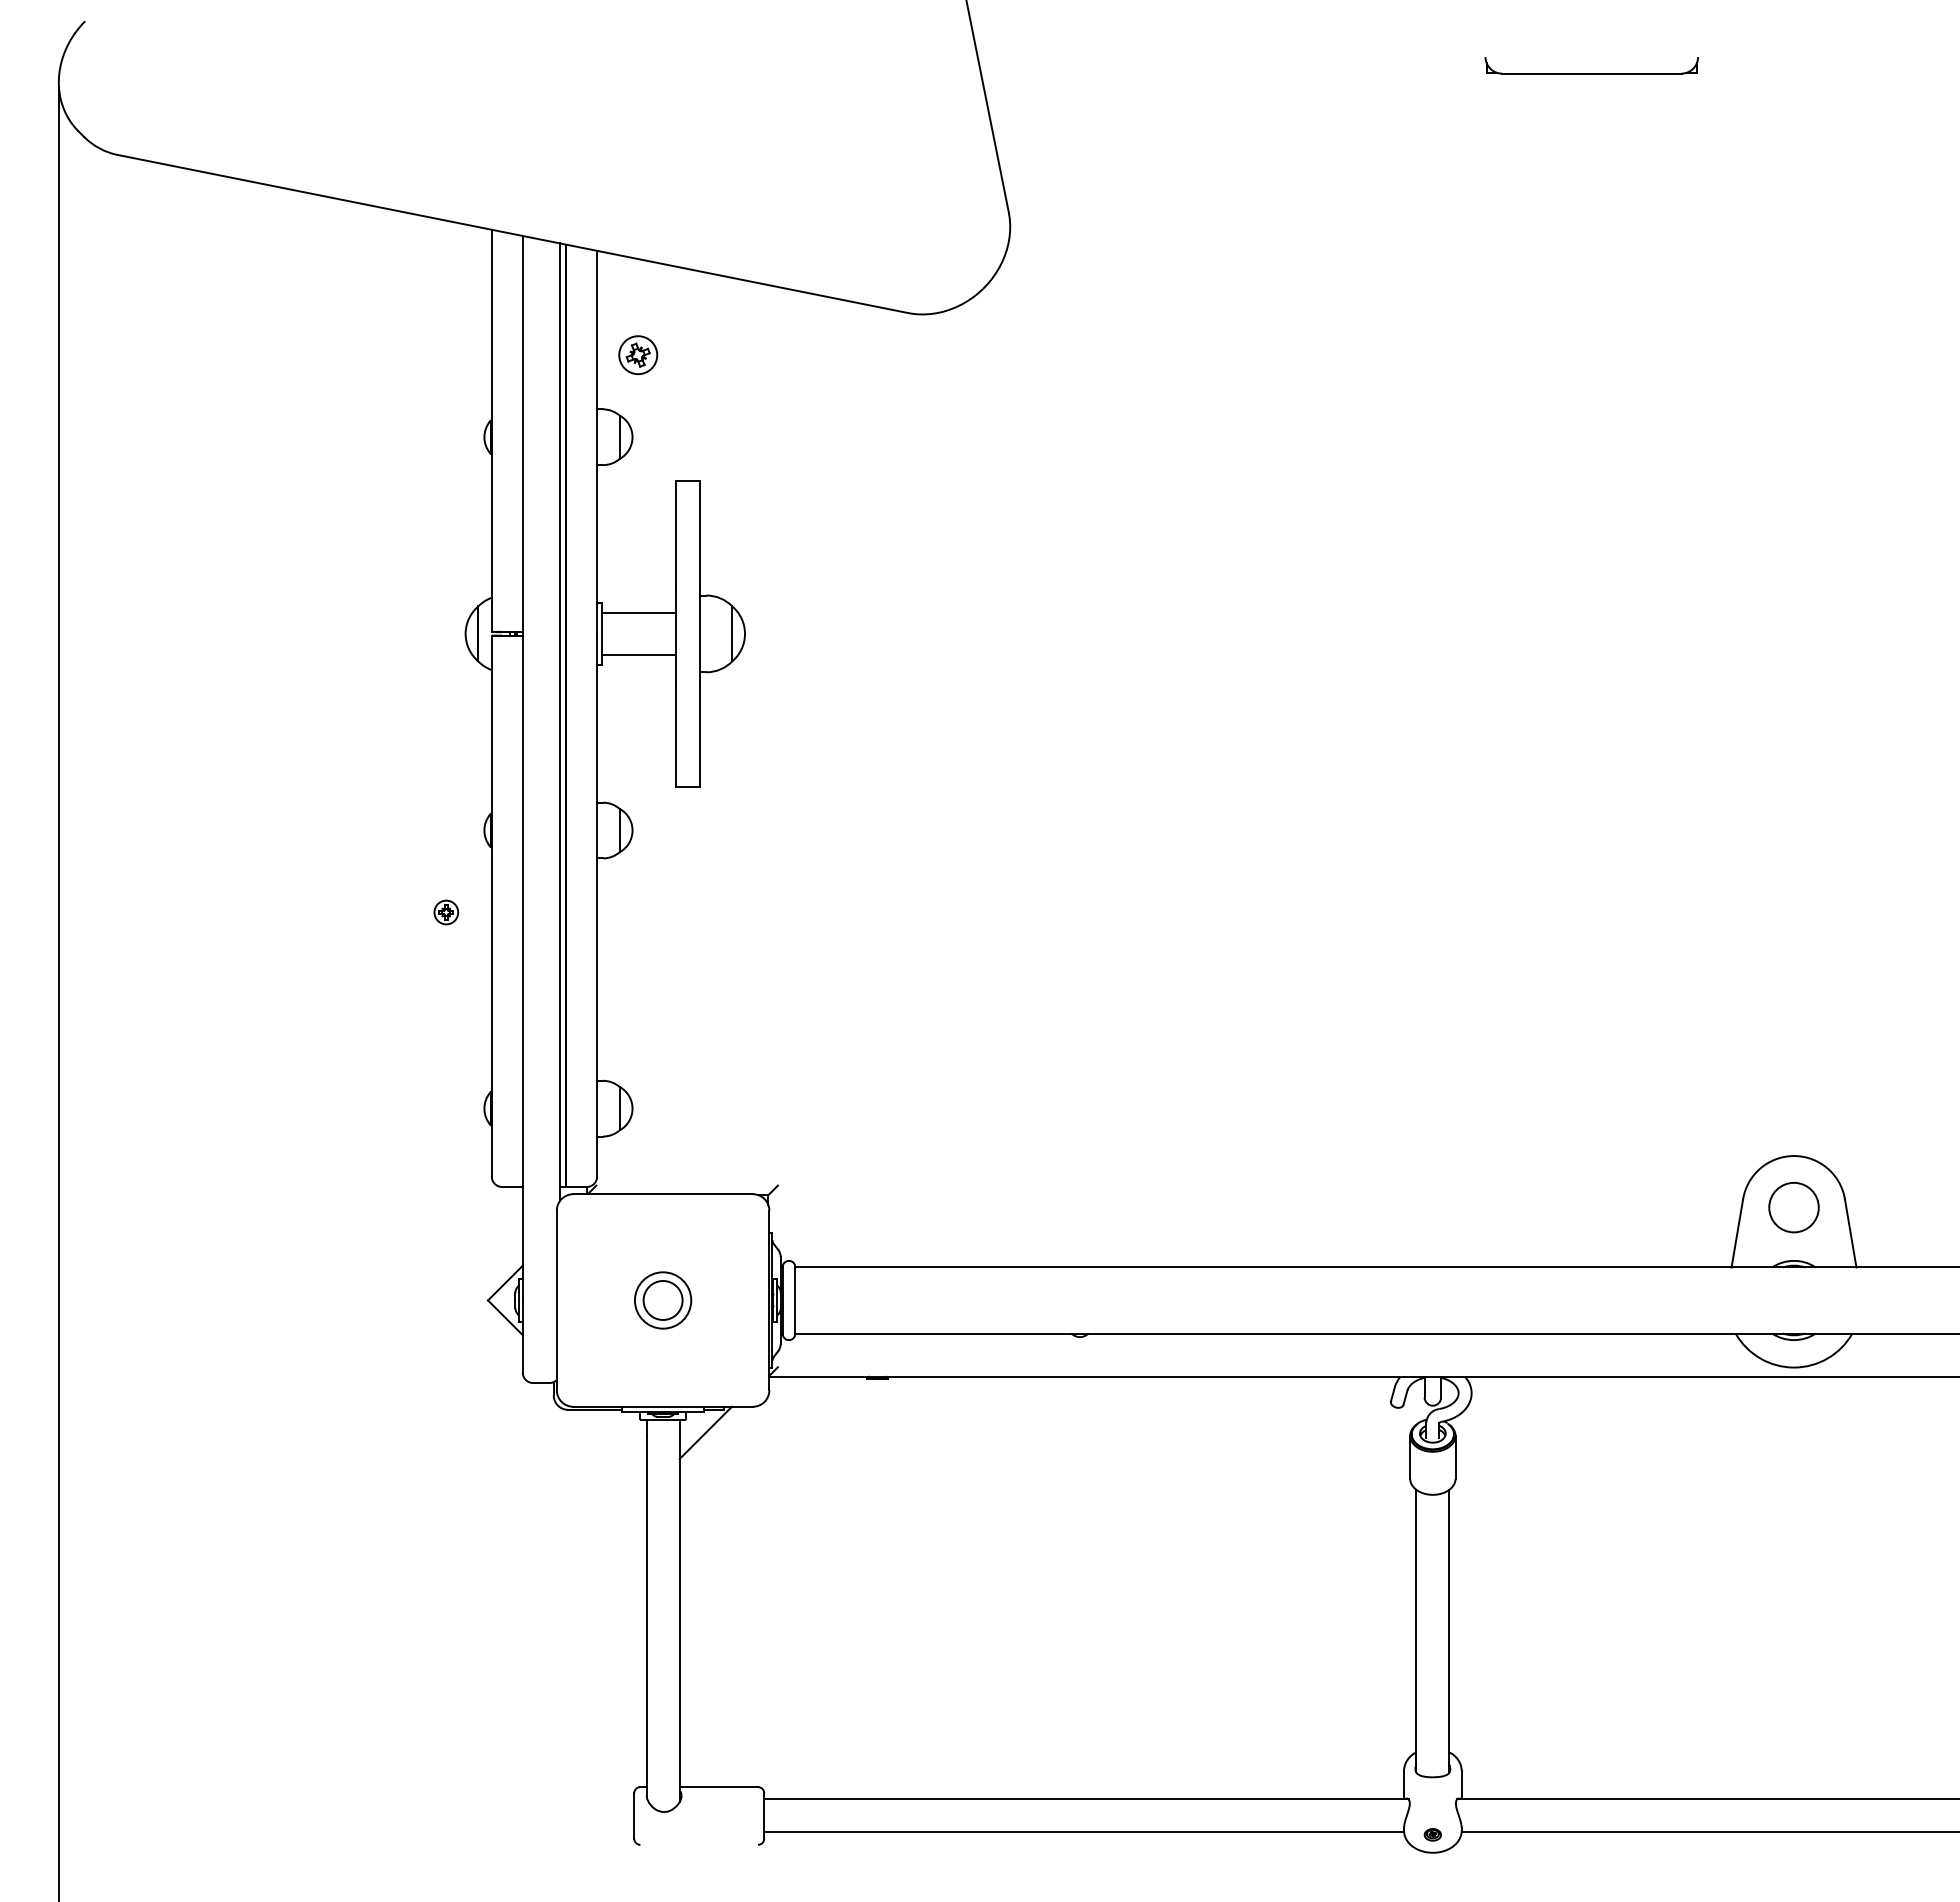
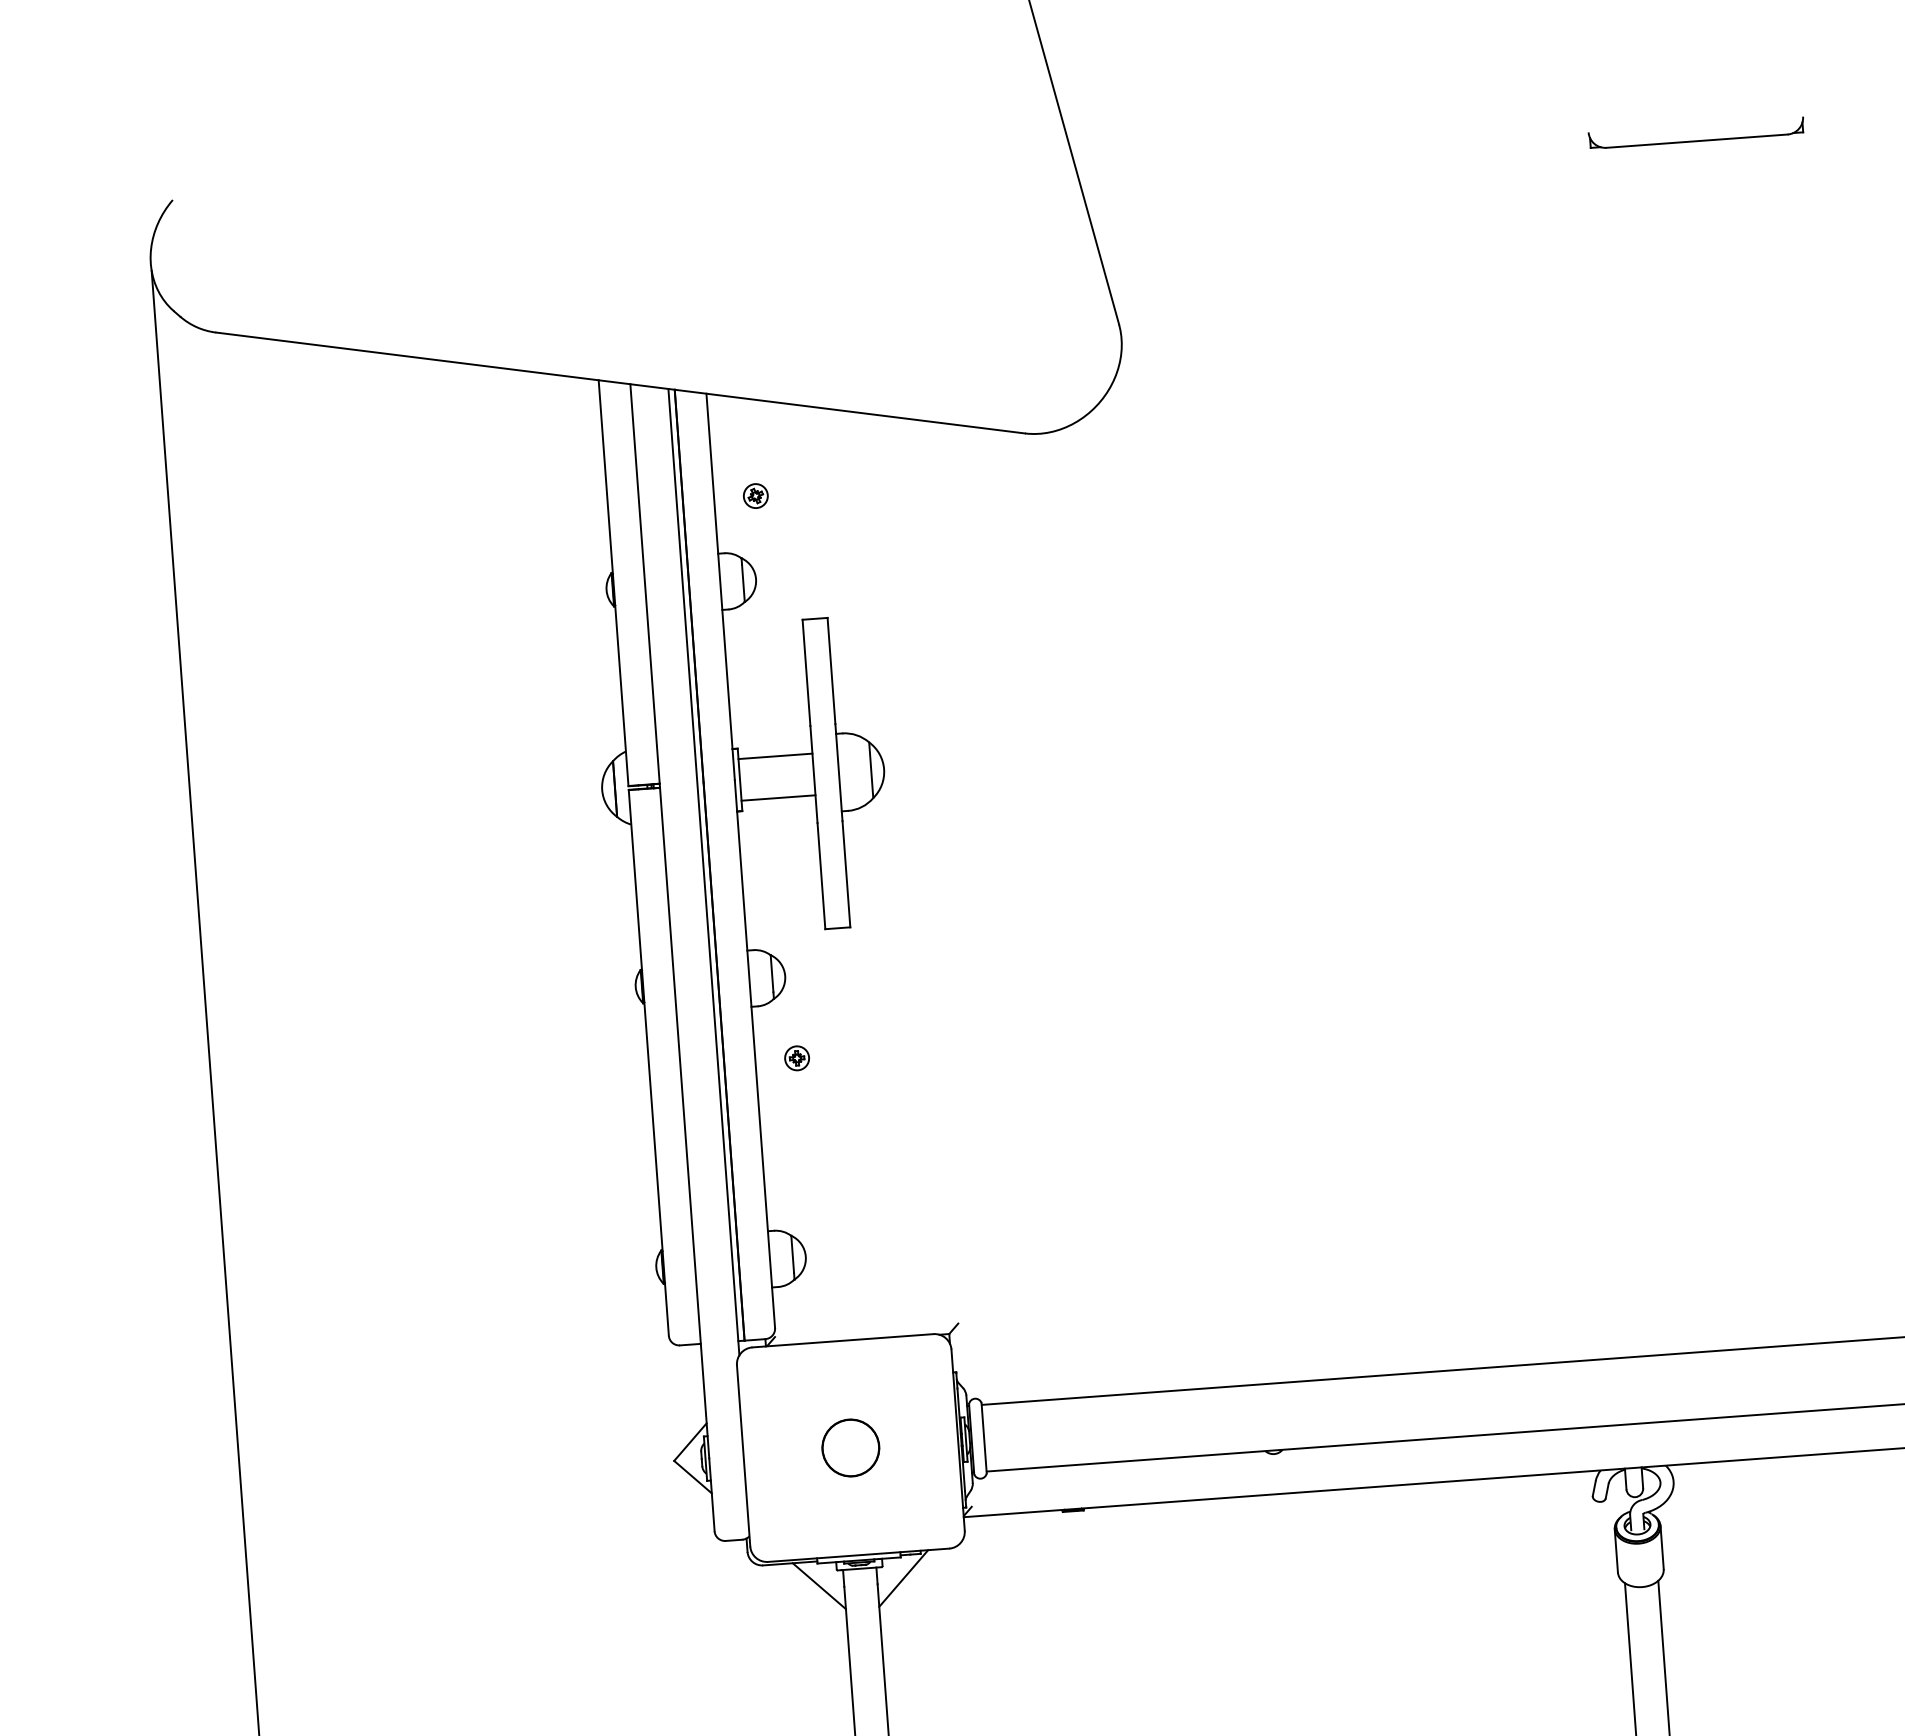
part: (638, 355) -> (756, 496), size x0.62
part: (446, 912) -> (797, 1058), moved
circle: (662, 1300) -> (850, 1448), size x1.43
line: (621, 1433) -> (818, 1585), added

